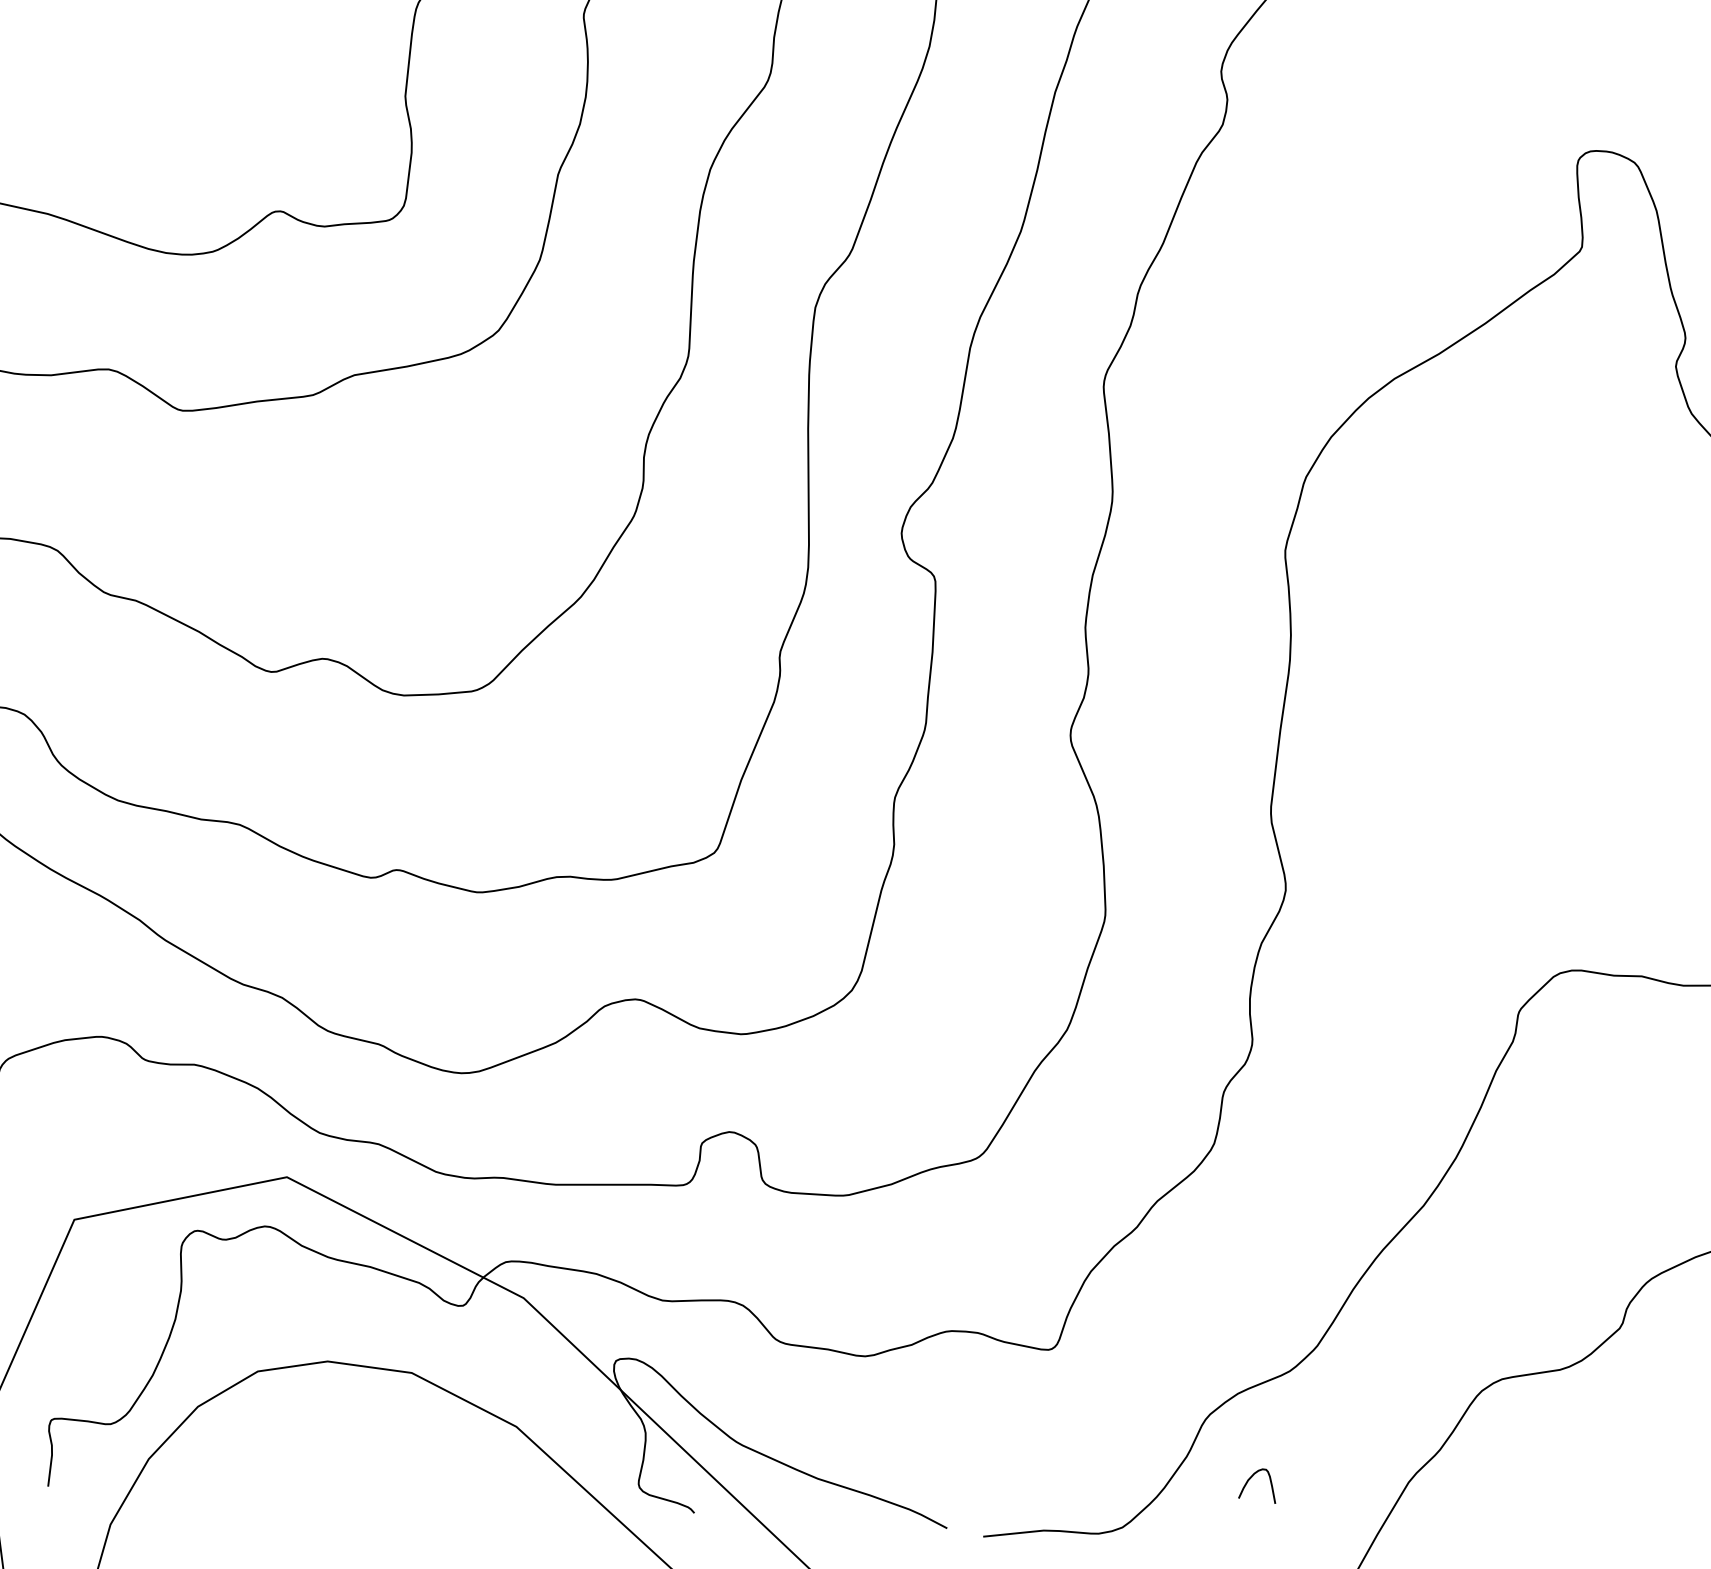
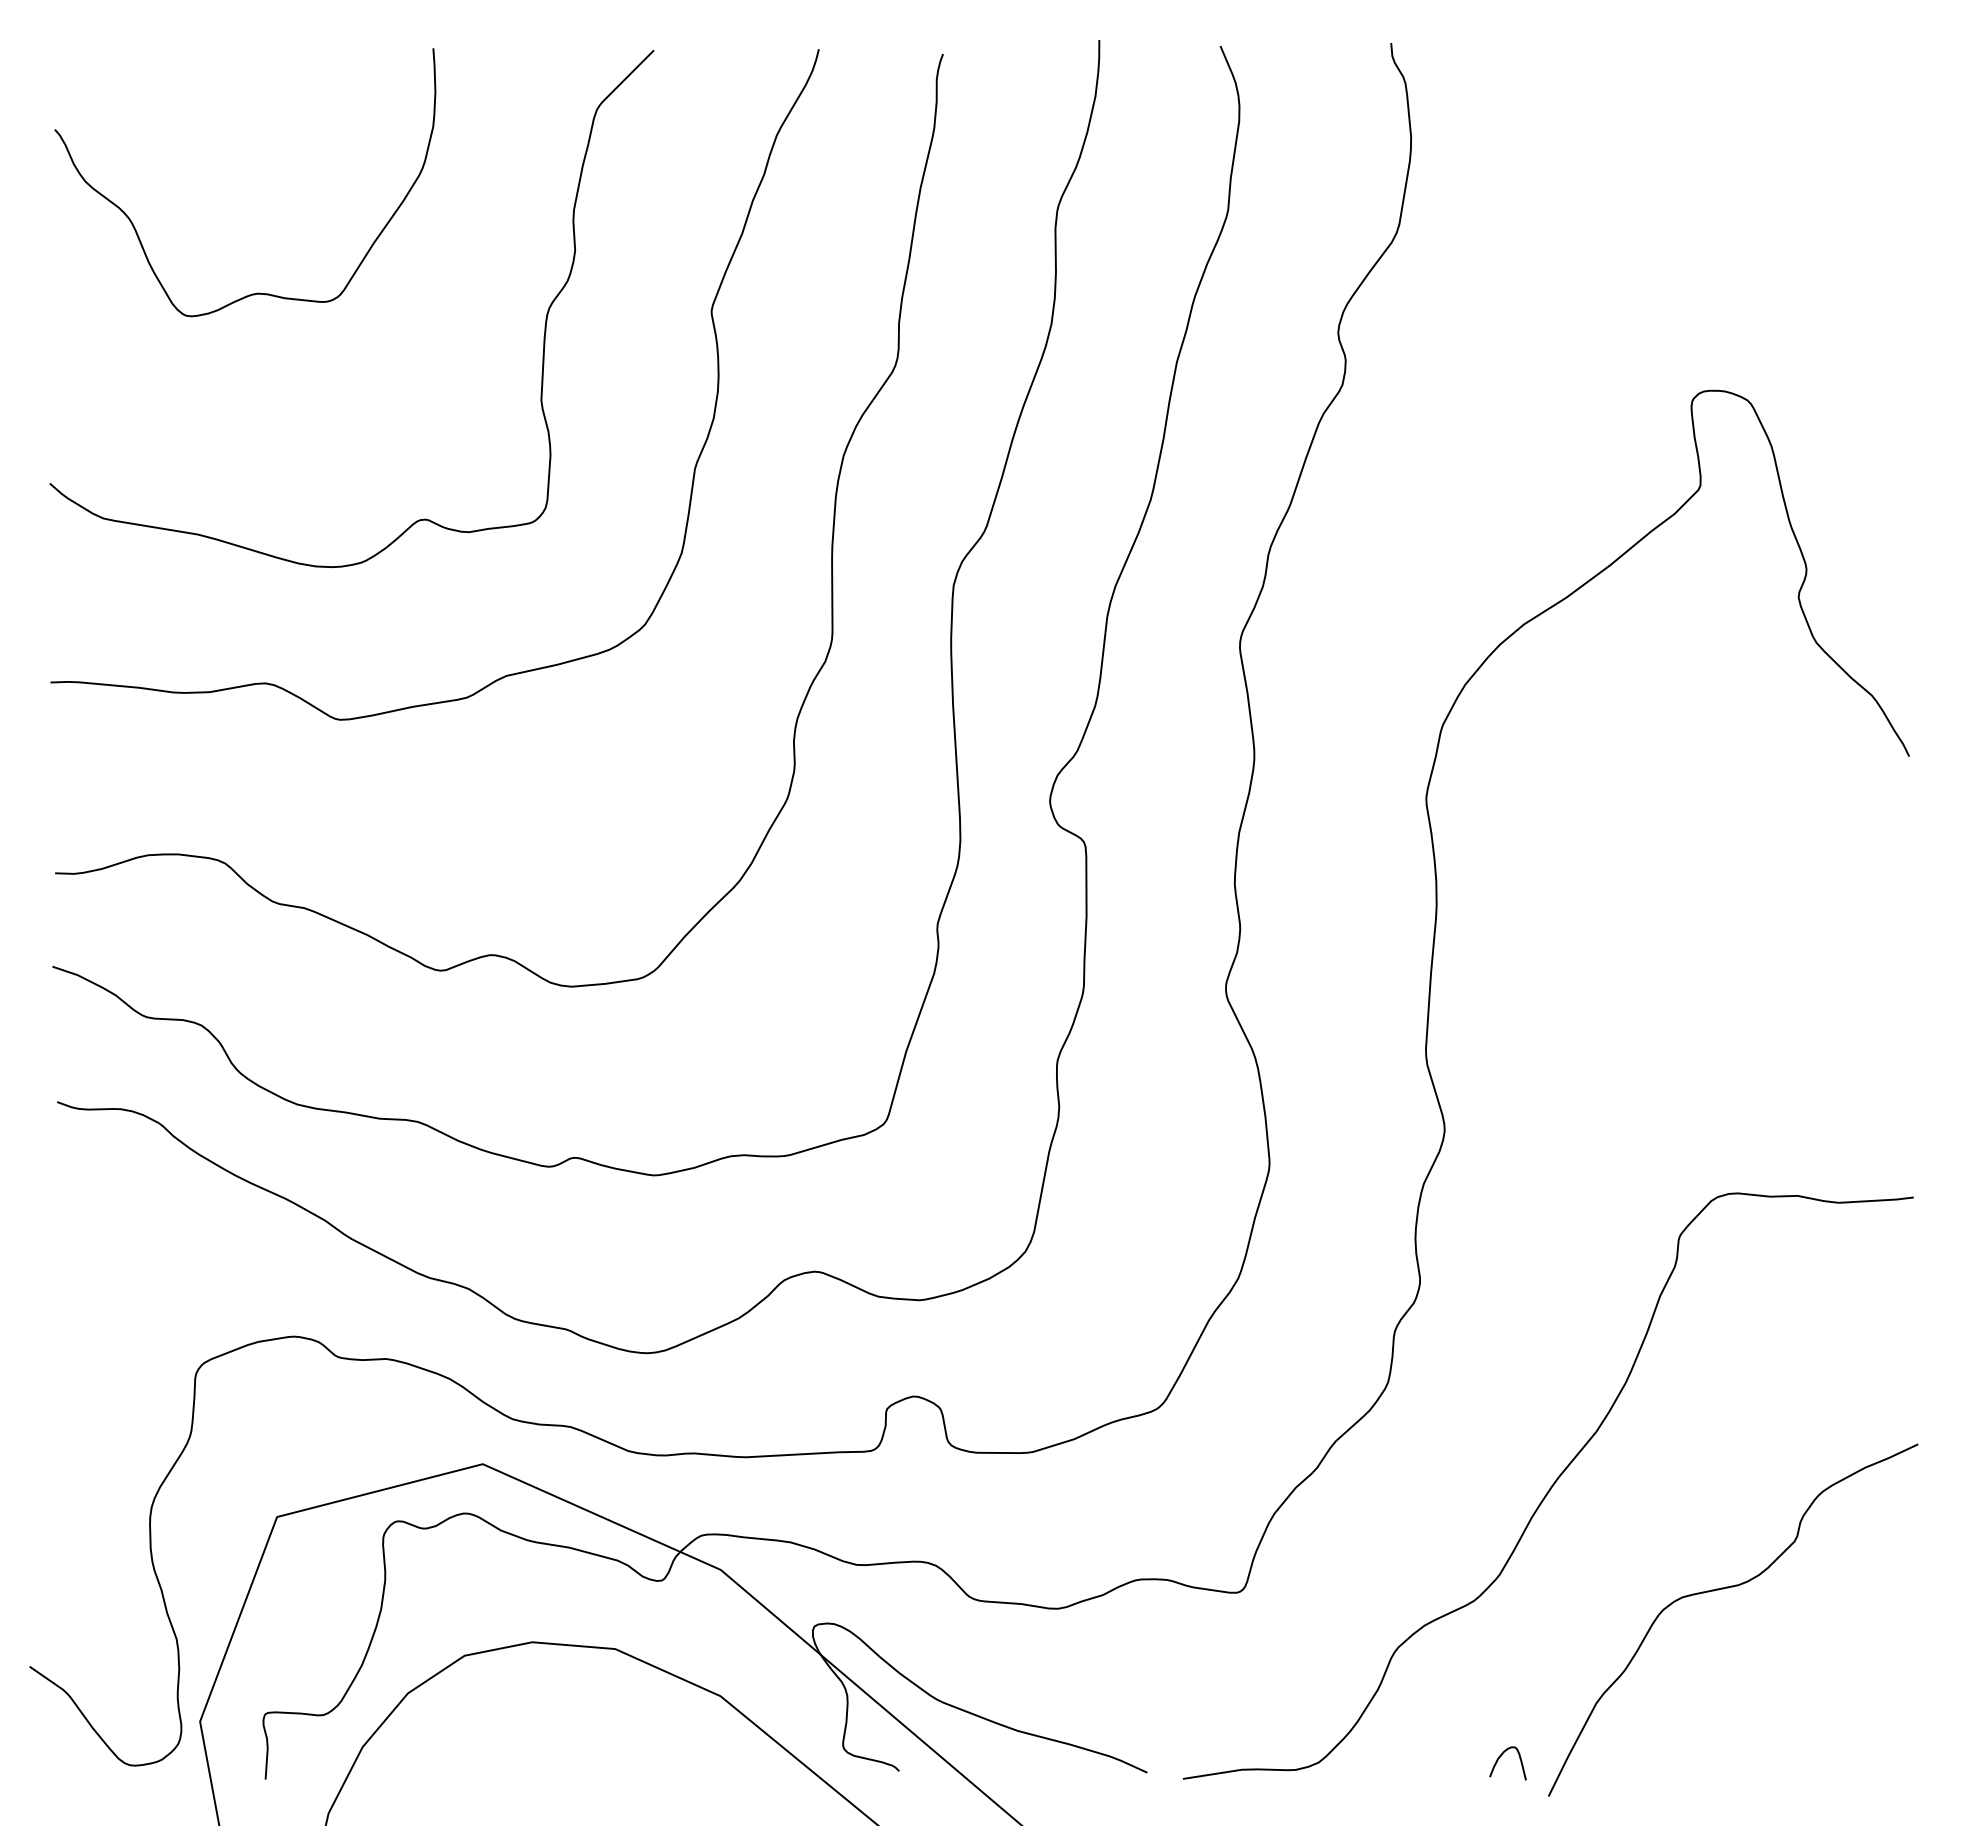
curve: (1251, 1478) -> (1501, 1756), moved

